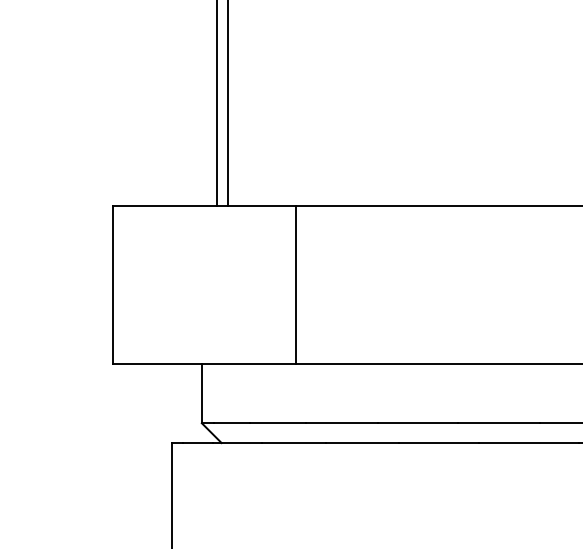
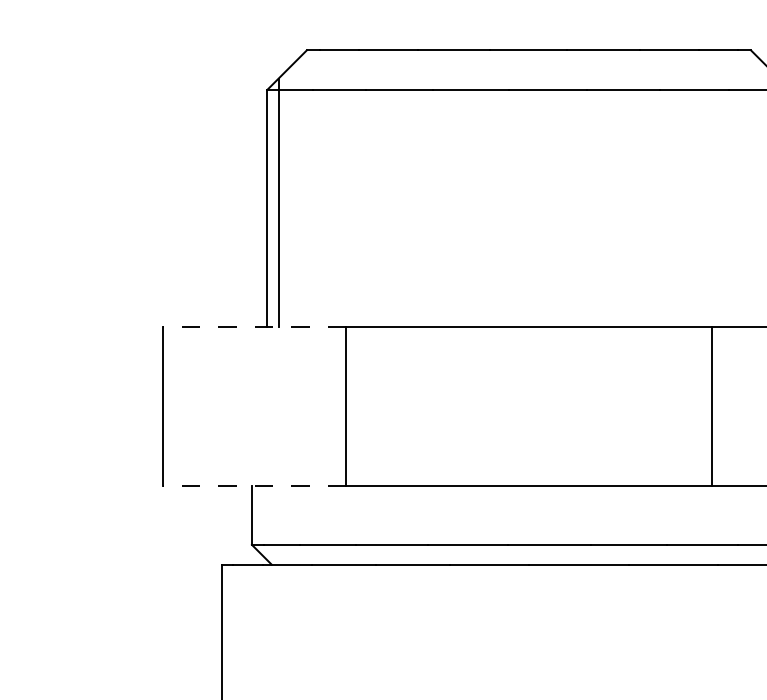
line: (204, 205) -> (254, 327), solid -> dashed
line: (204, 363) -> (254, 485), solid -> dashed

